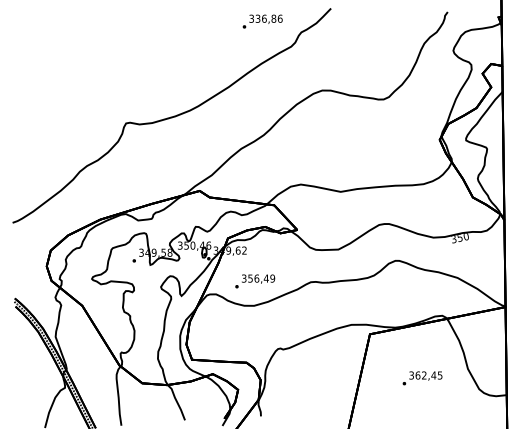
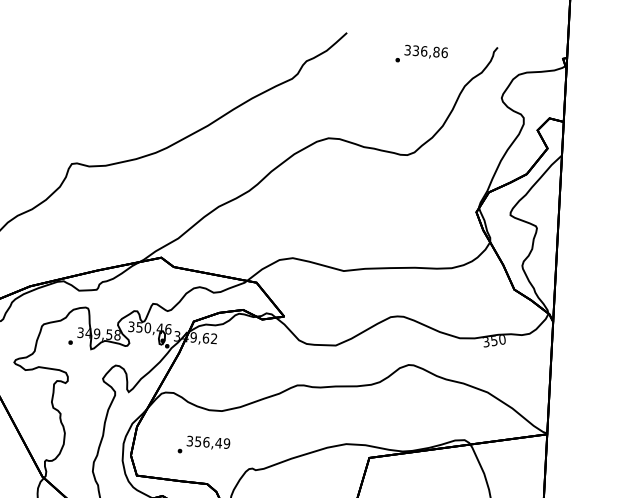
text: (262, 21) -> (421, 54), moved
text: (255, 281) -> (204, 445), moved

